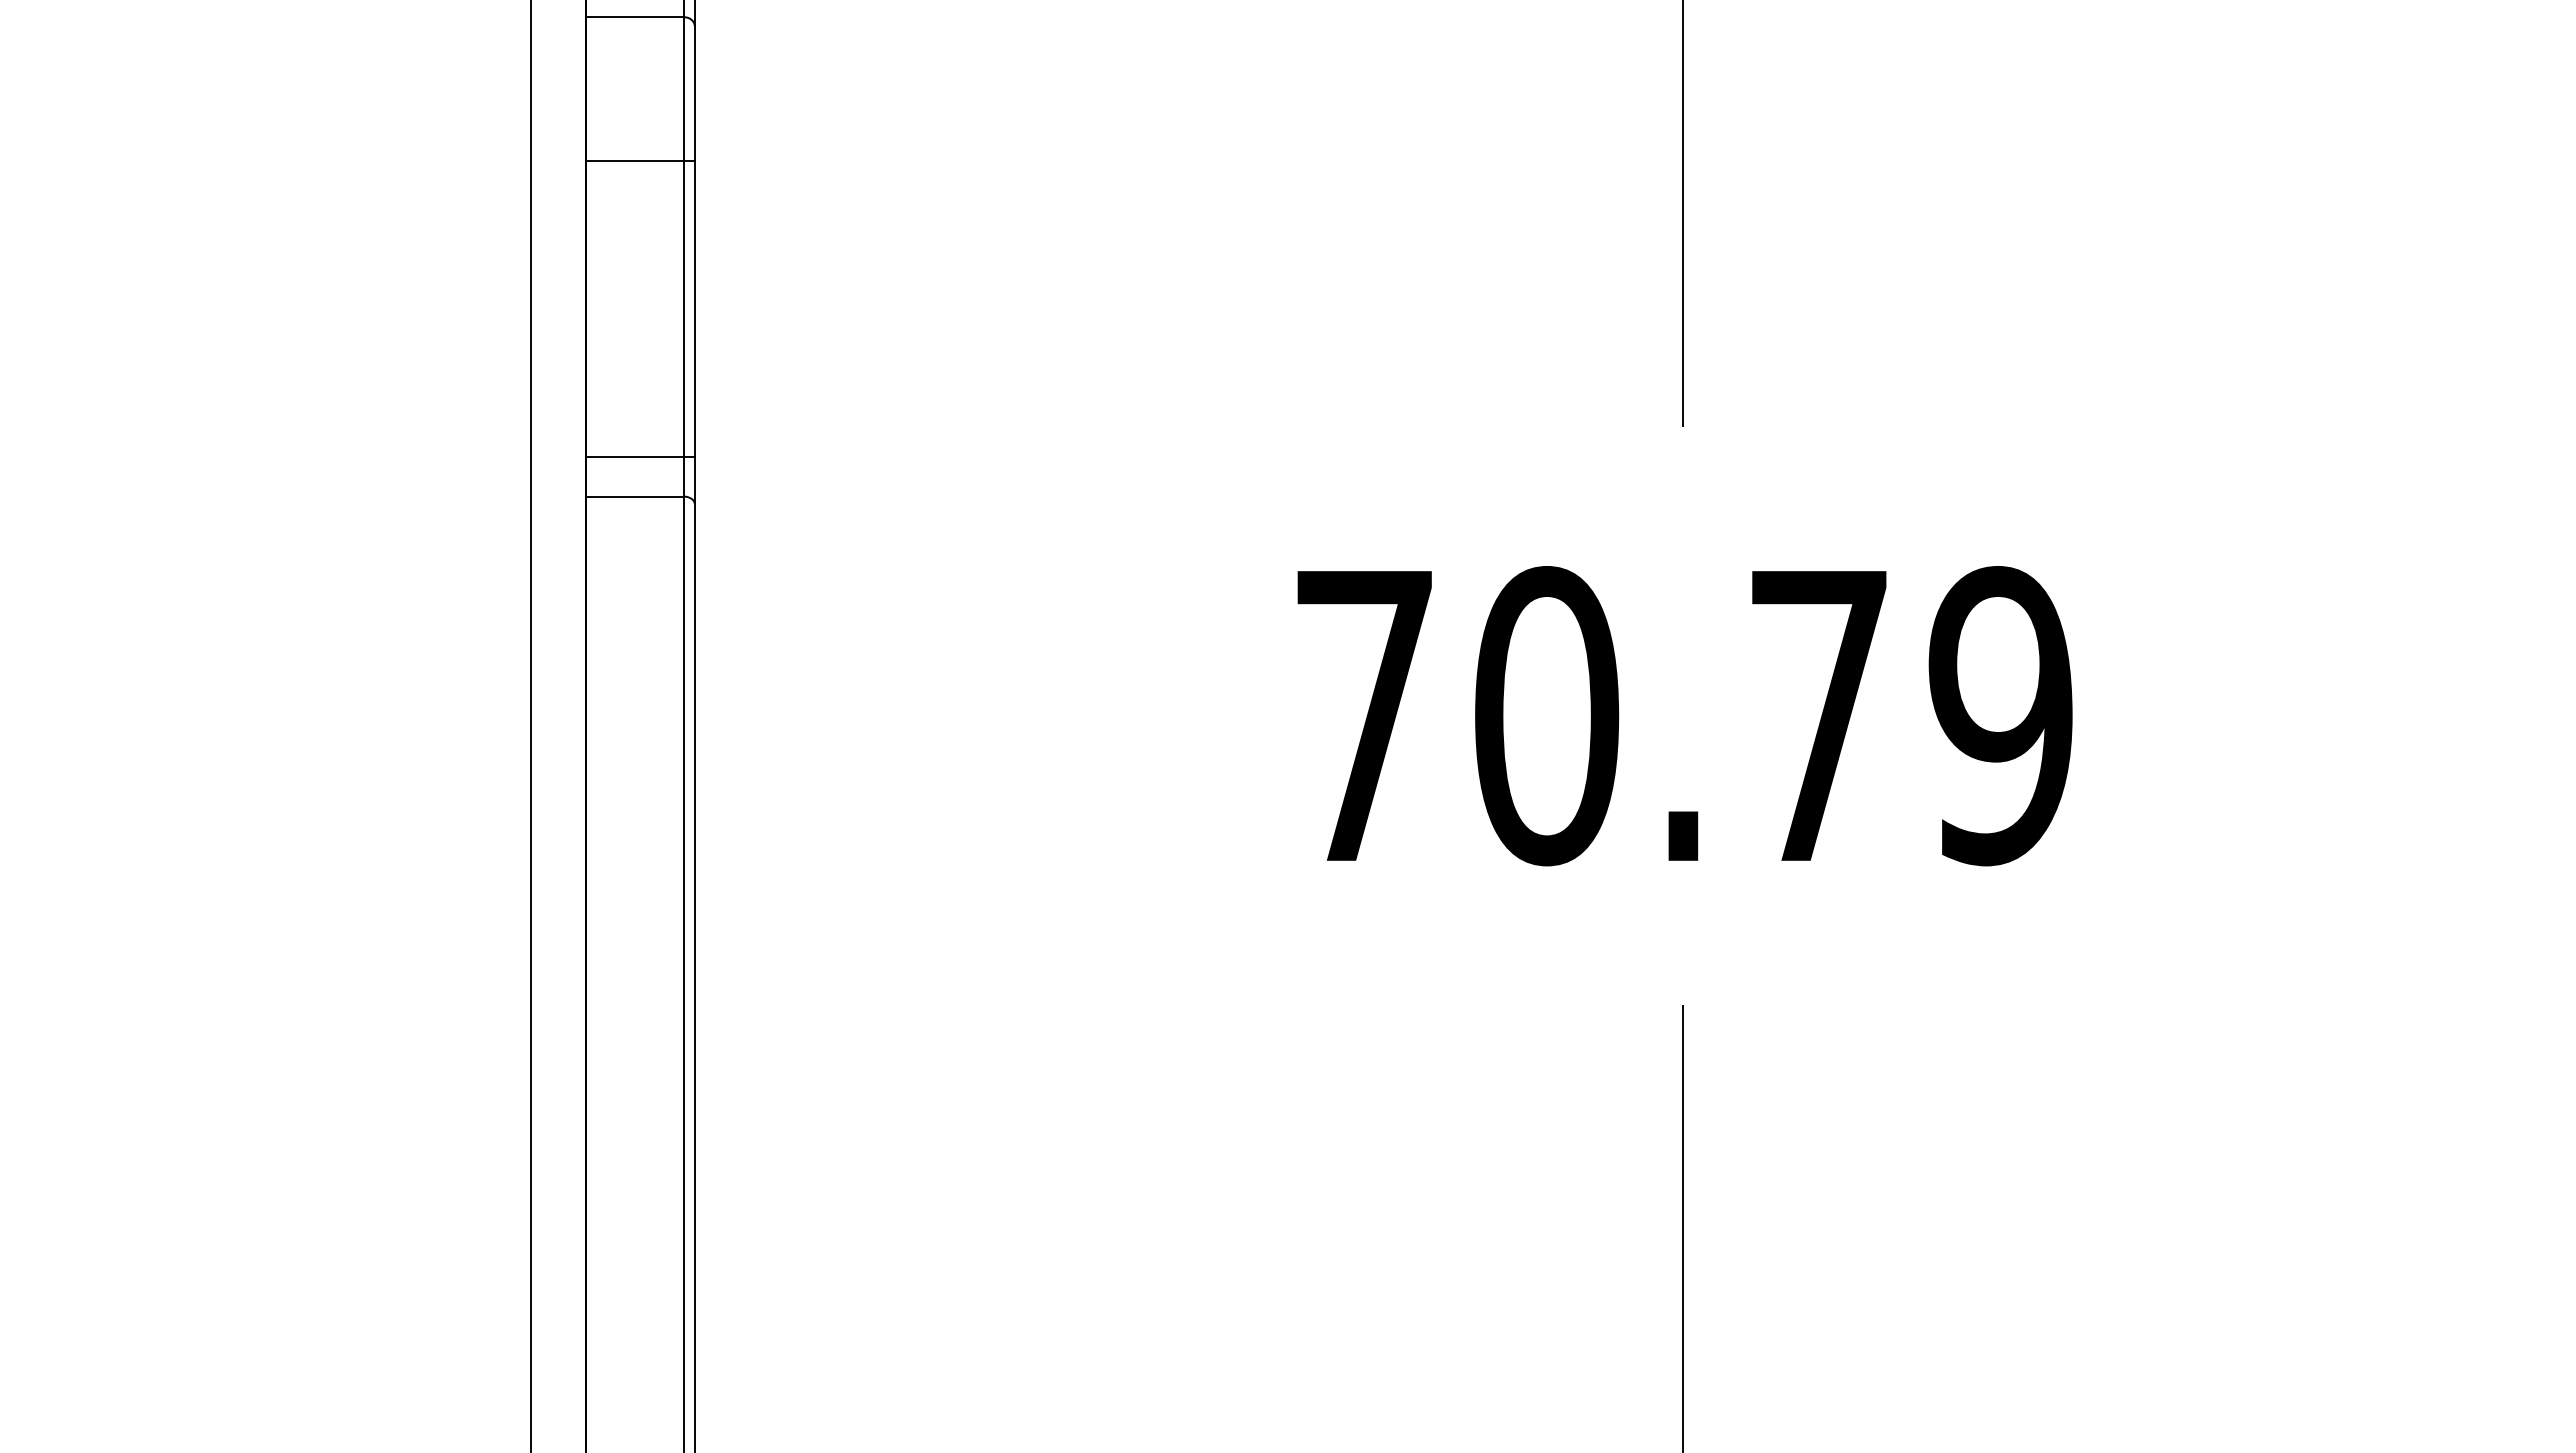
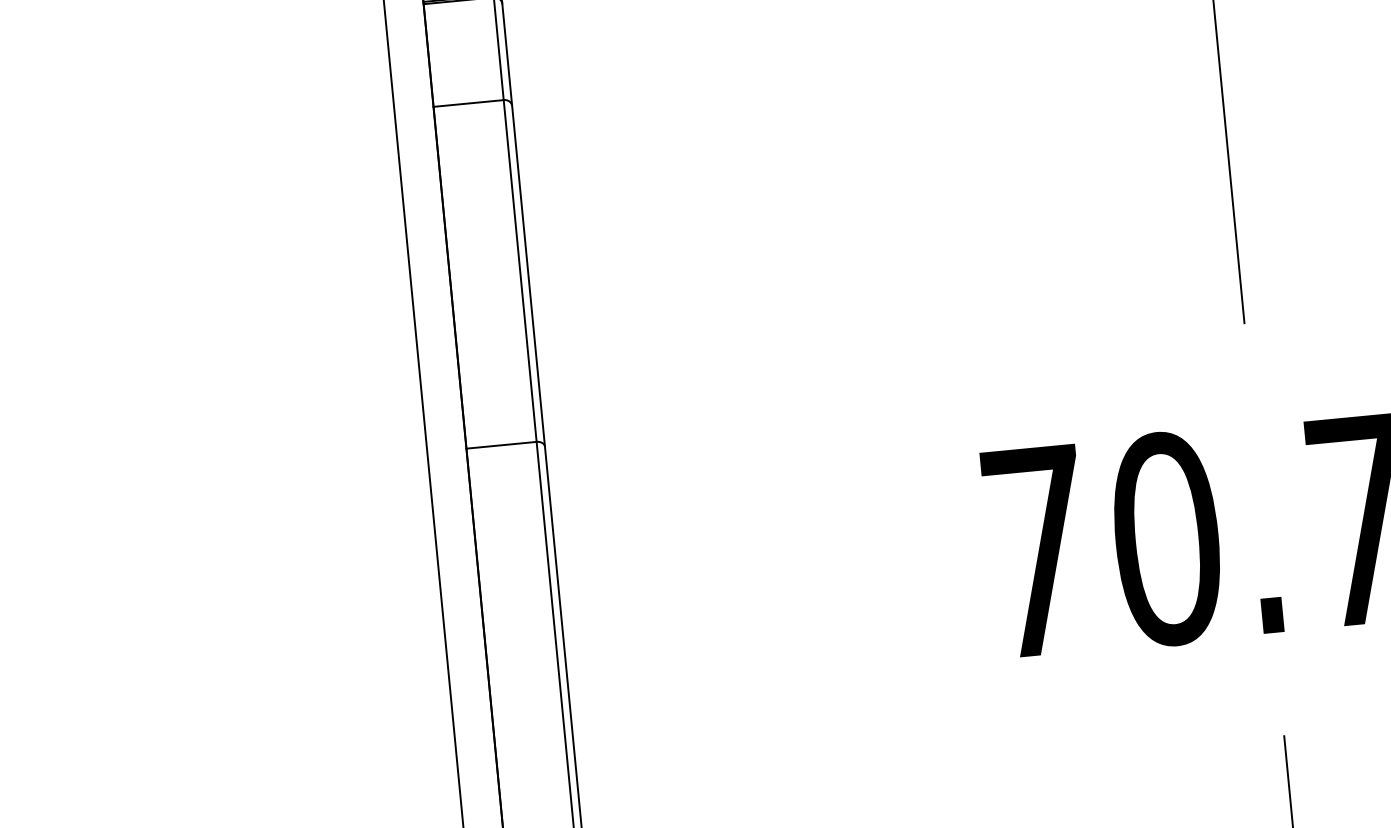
line: (639, 161) -> (481, 205), removed
line: (639, 457) -> (502, 417), removed

